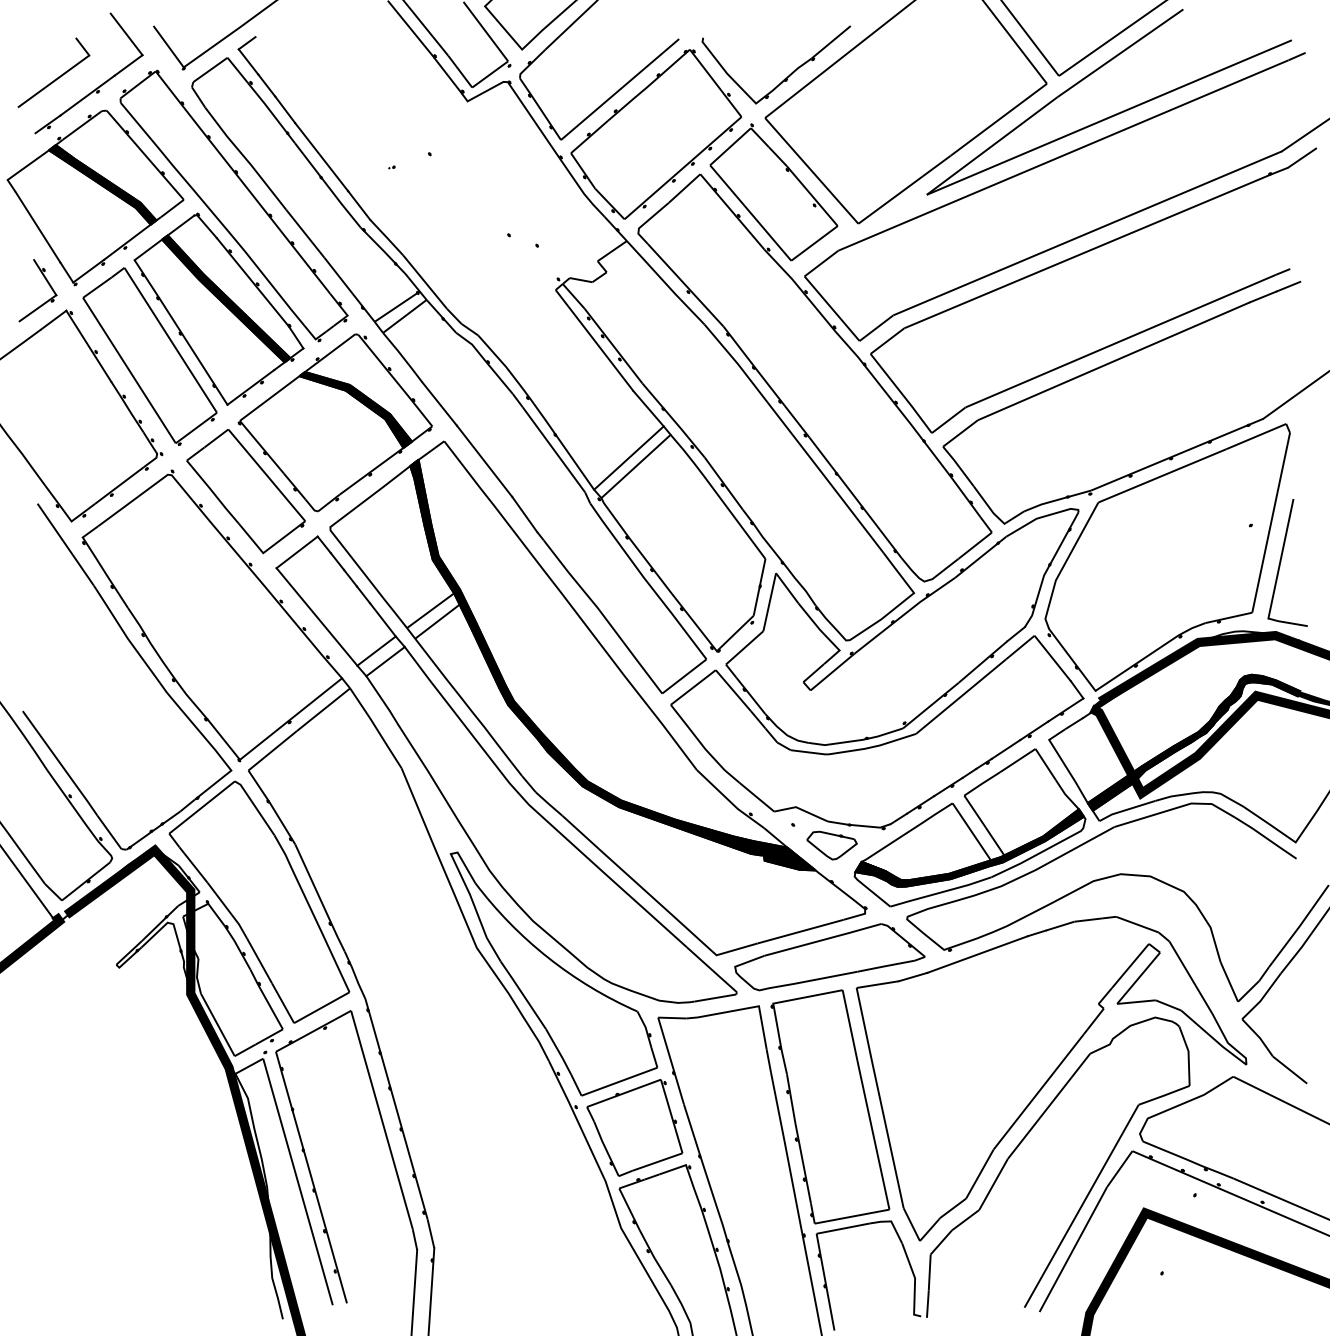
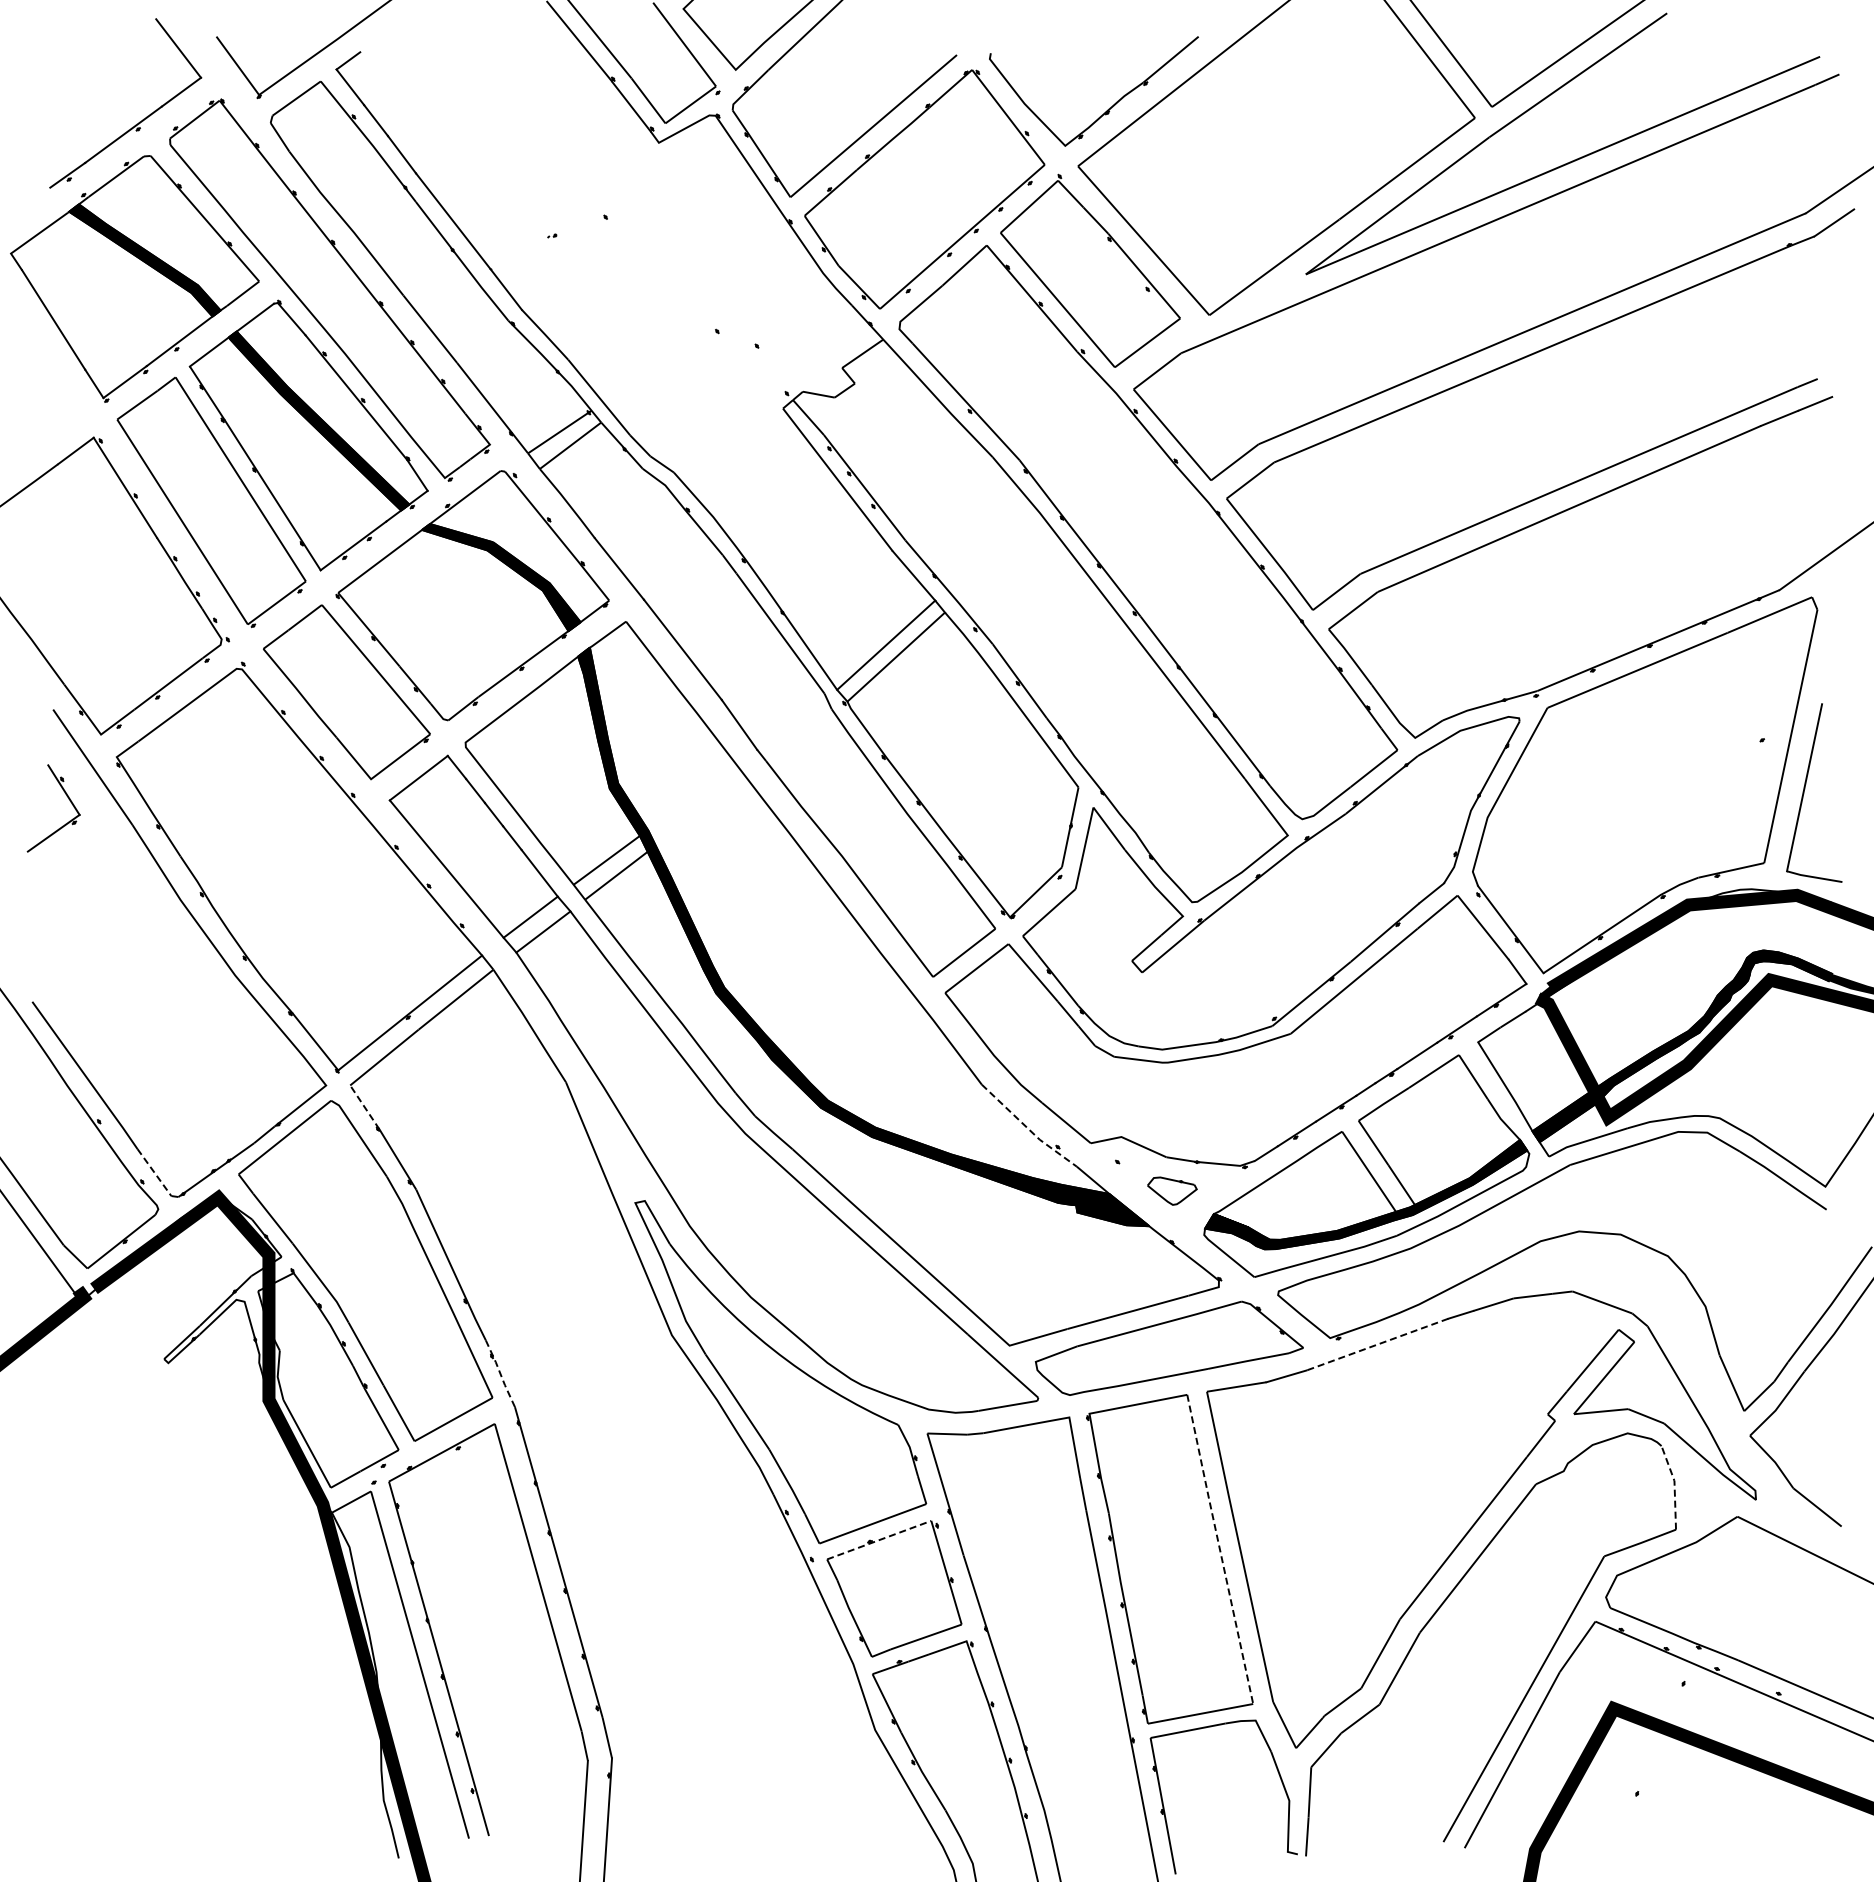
part: (58, 77) -> (82, 108), removed
part: (48, 284) -> (68, 799), moved
line: (258, 786) -> (364, 1107), solid -> dashed
line: (729, 801) -> (1028, 1128), solid -> dashed
line: (109, 832) -> (154, 1172), solid -> dashed
part: (832, 845) -> (1172, 1190), size x0.7
line: (977, 954) -> (1376, 1344), solid -> dashed
line: (355, 975) -> (500, 1374), solid -> dashed
line: (1188, 1054) -> (1674, 1485), solid -> dashed
line: (624, 1093) -> (879, 1540), solid -> dashed
line: (865, 1099) -> (1219, 1548), solid -> dashed

